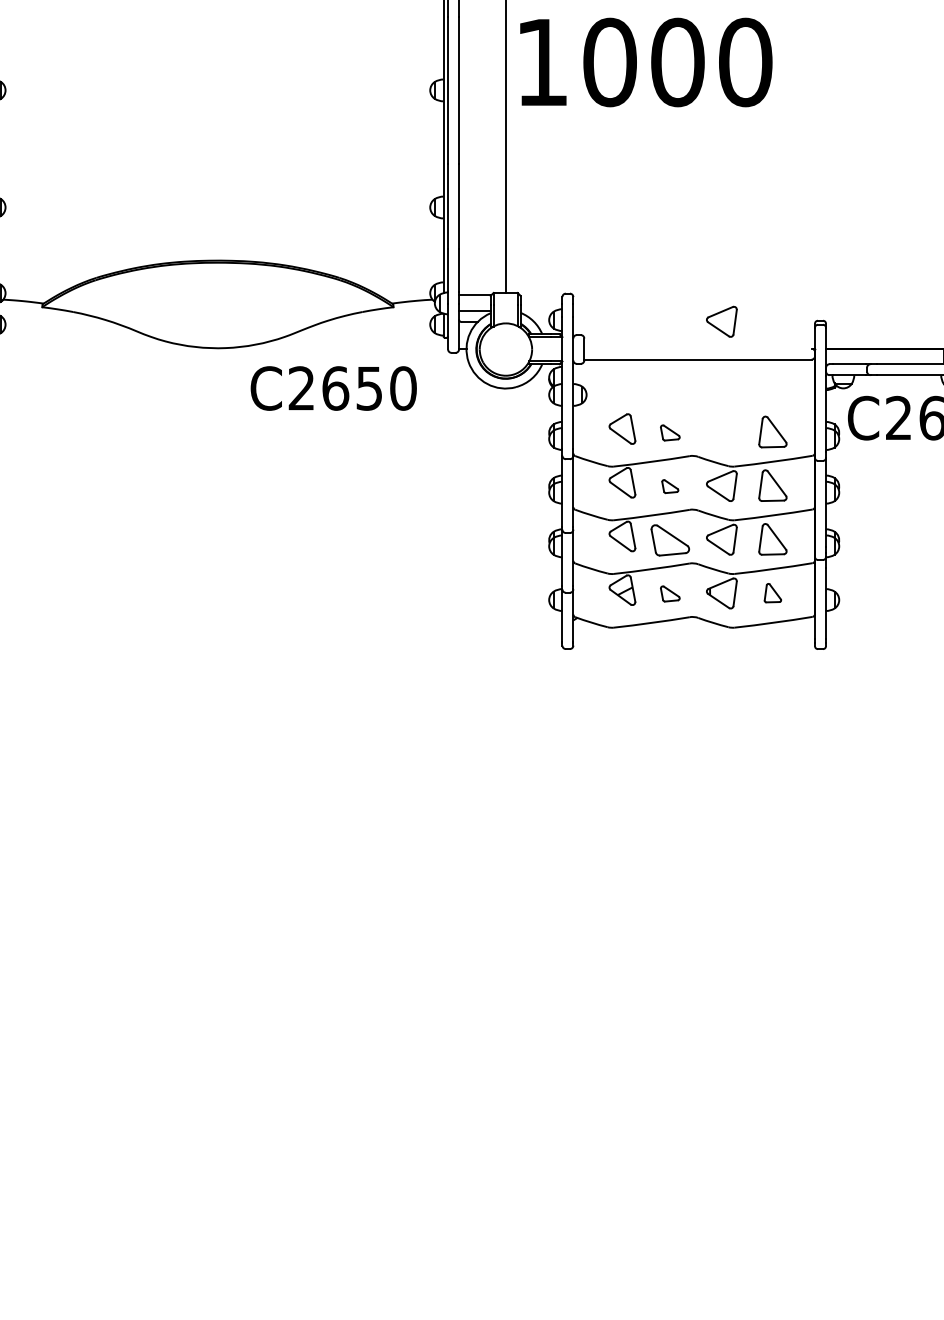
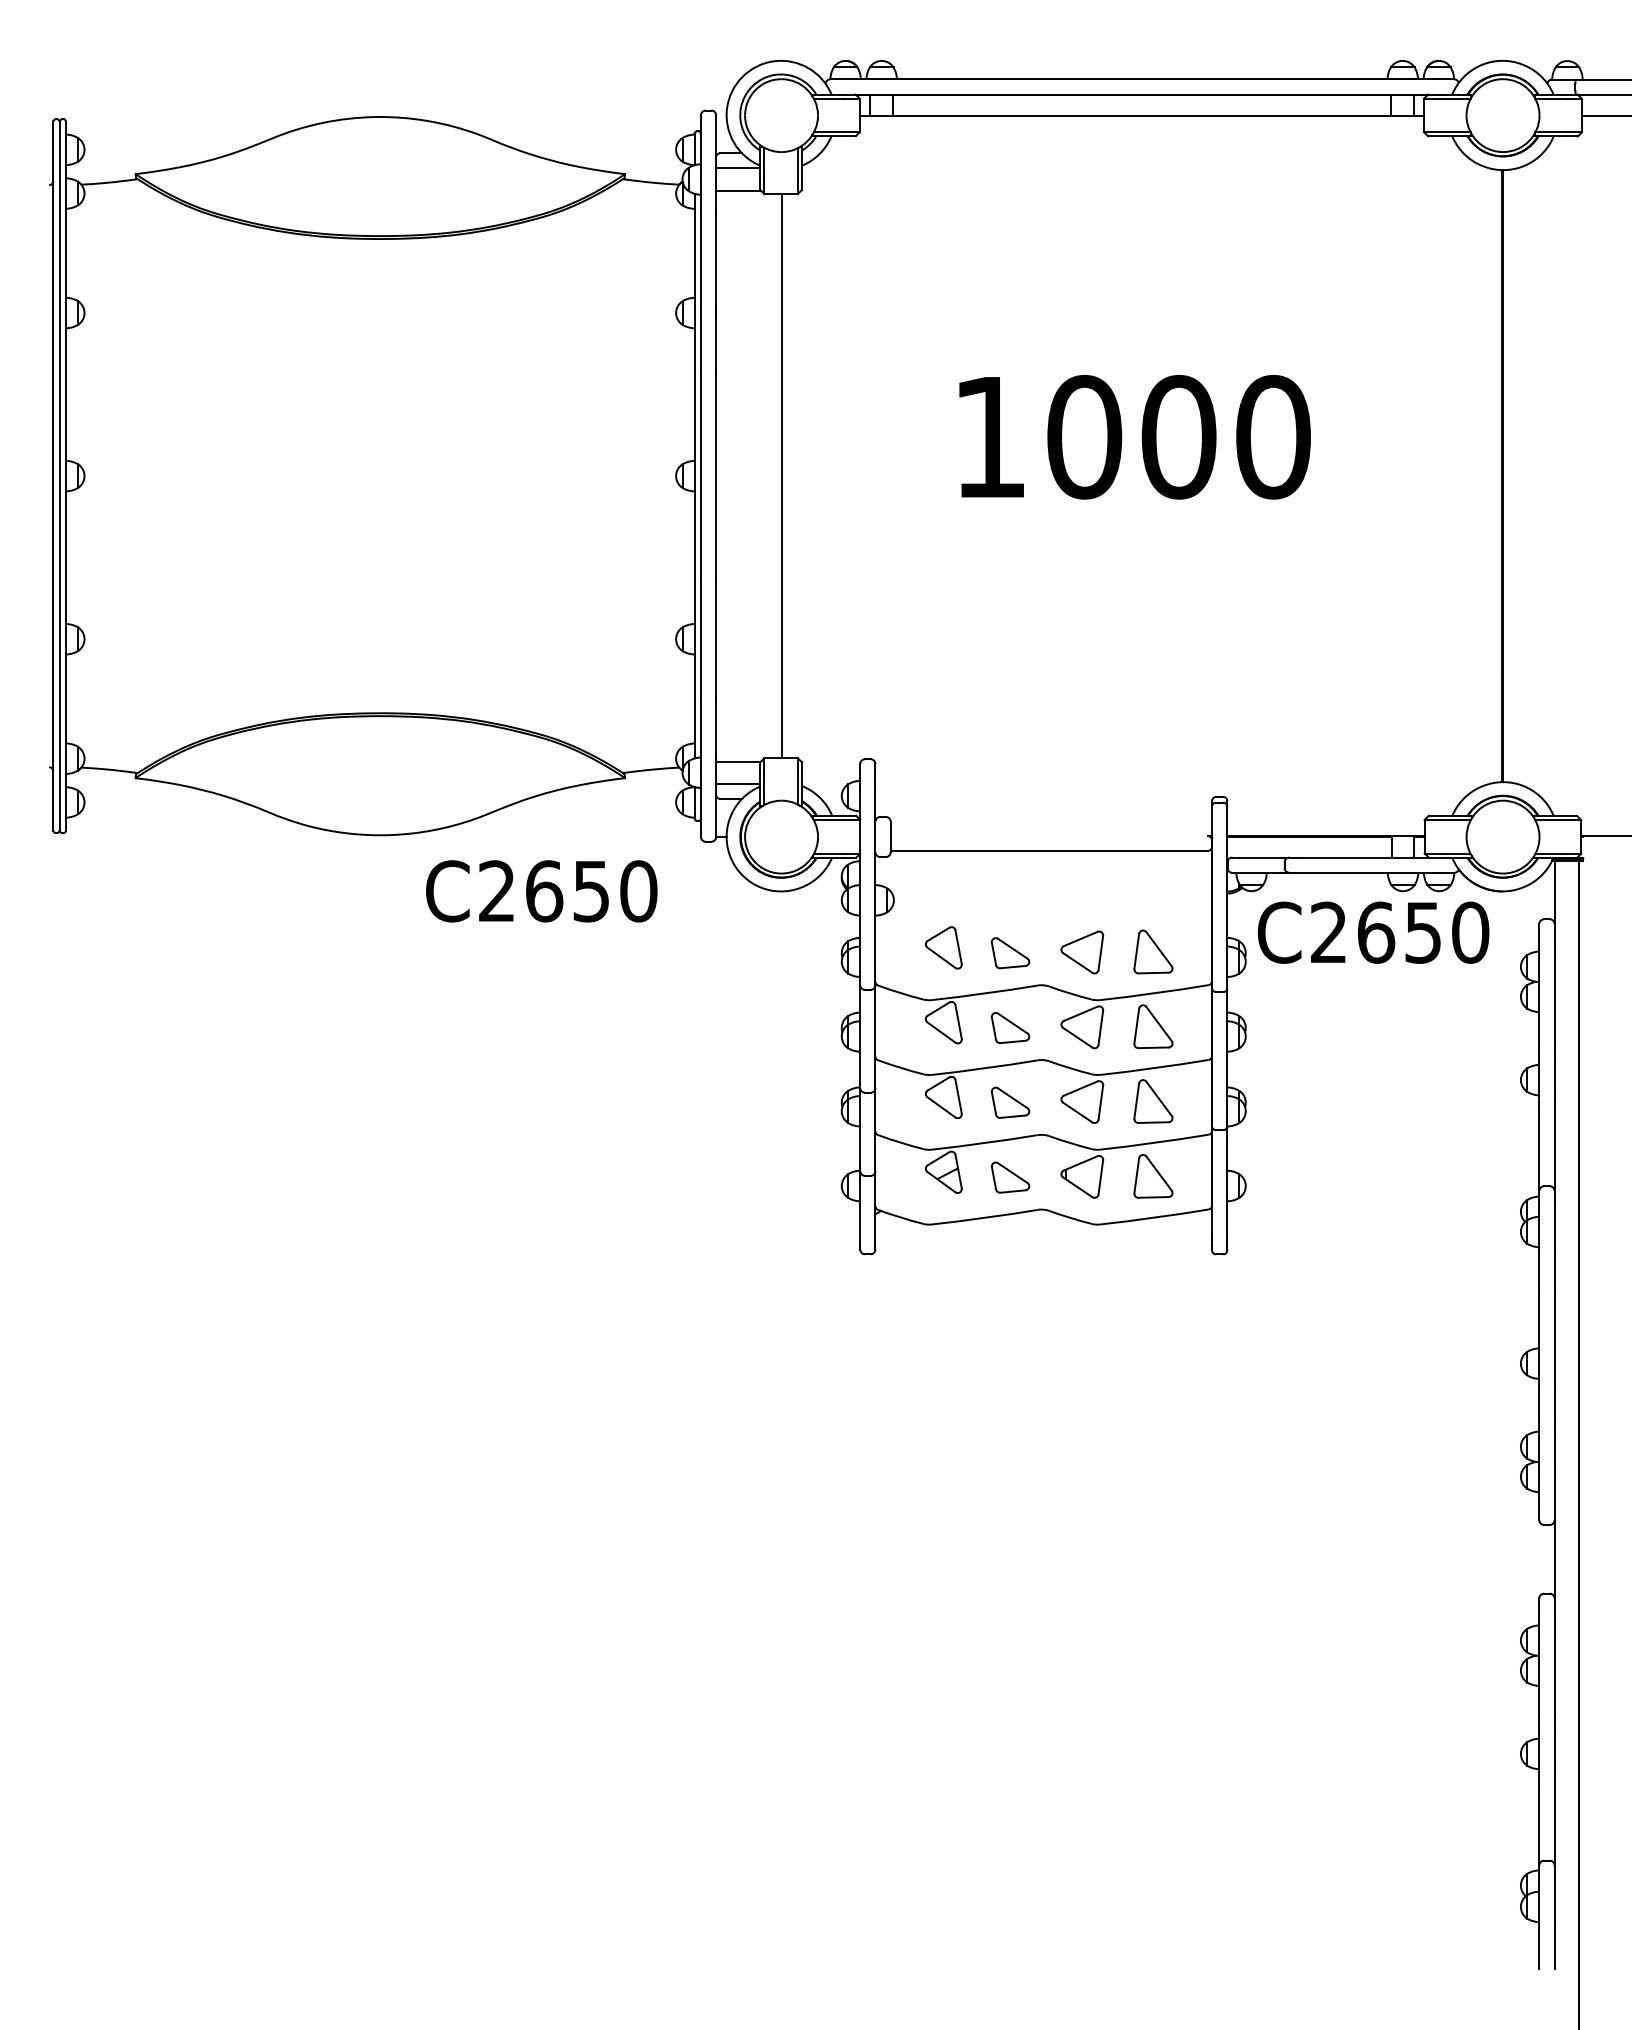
text: (645, 62) -> (1134, 437), moved
part: (722, 321) -> (1082, 952), moved
part: (670, 433) -> (1010, 953), size x1.43
part: (670, 486) -> (1010, 1027), size x1.67
part: (670, 540) -> (1010, 1102), size x0.71
part: (670, 593) -> (1010, 1177), size x1.43
part: (772, 593) -> (1153, 1176), size x1.67

